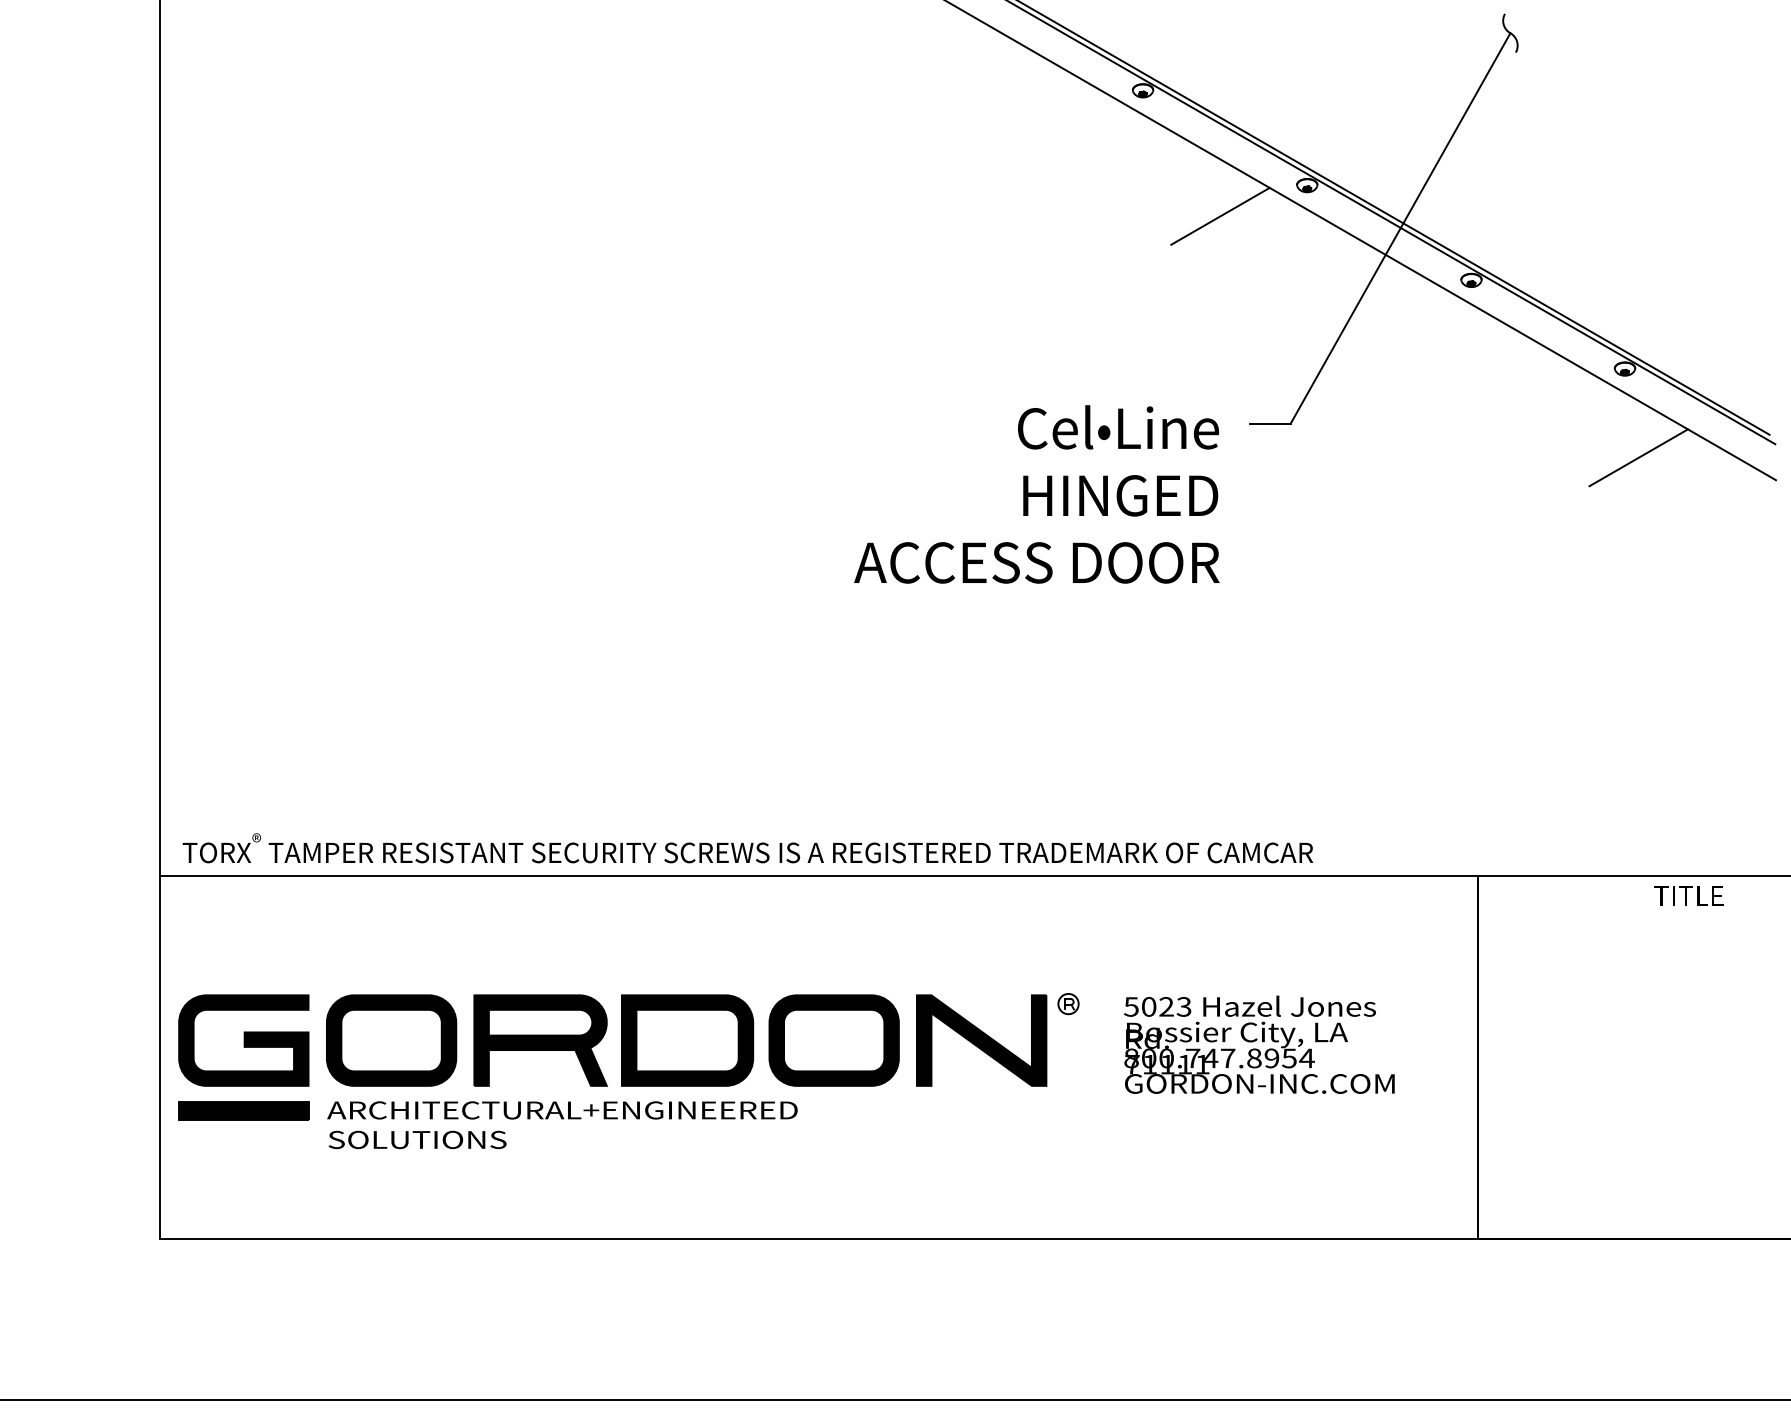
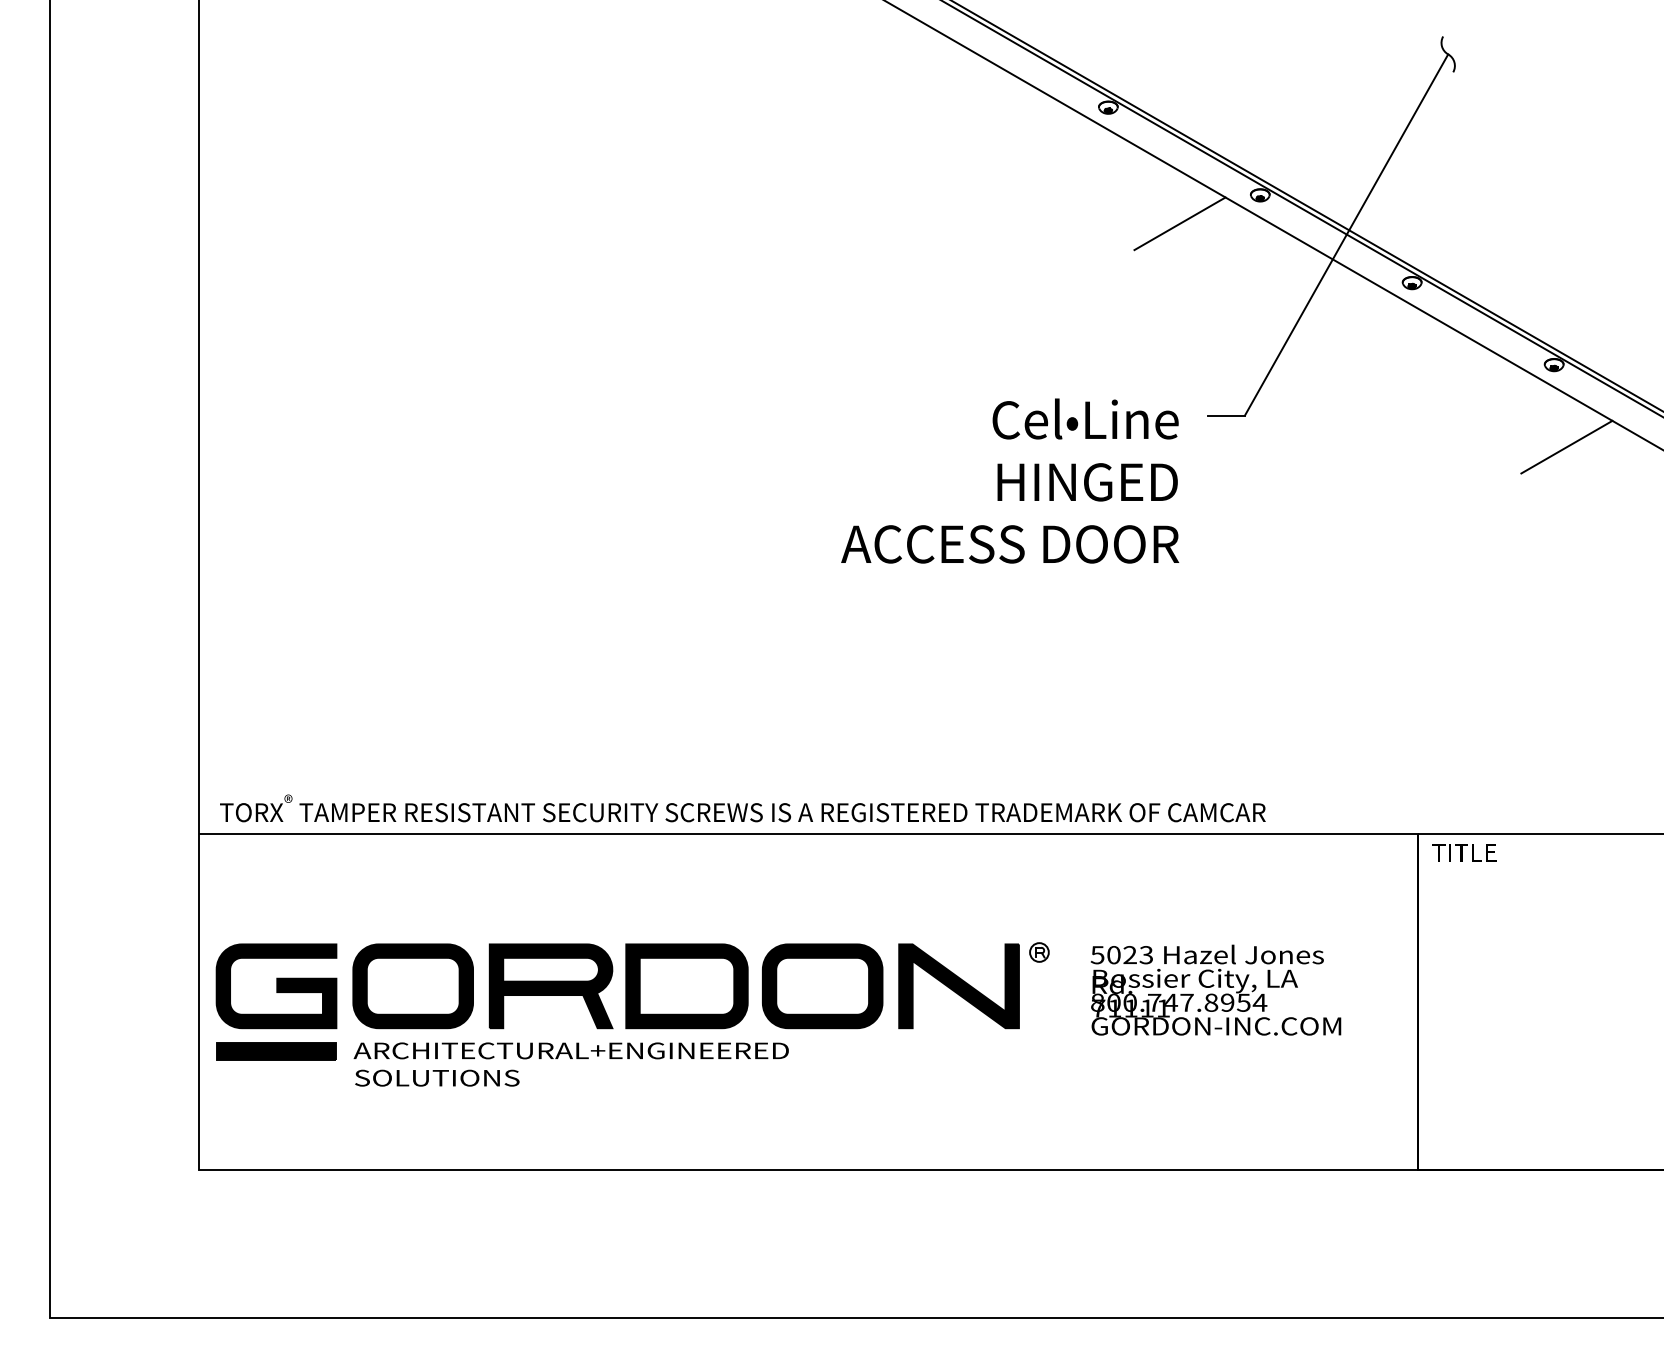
text: (1689, 895) -> (1464, 852), moved

